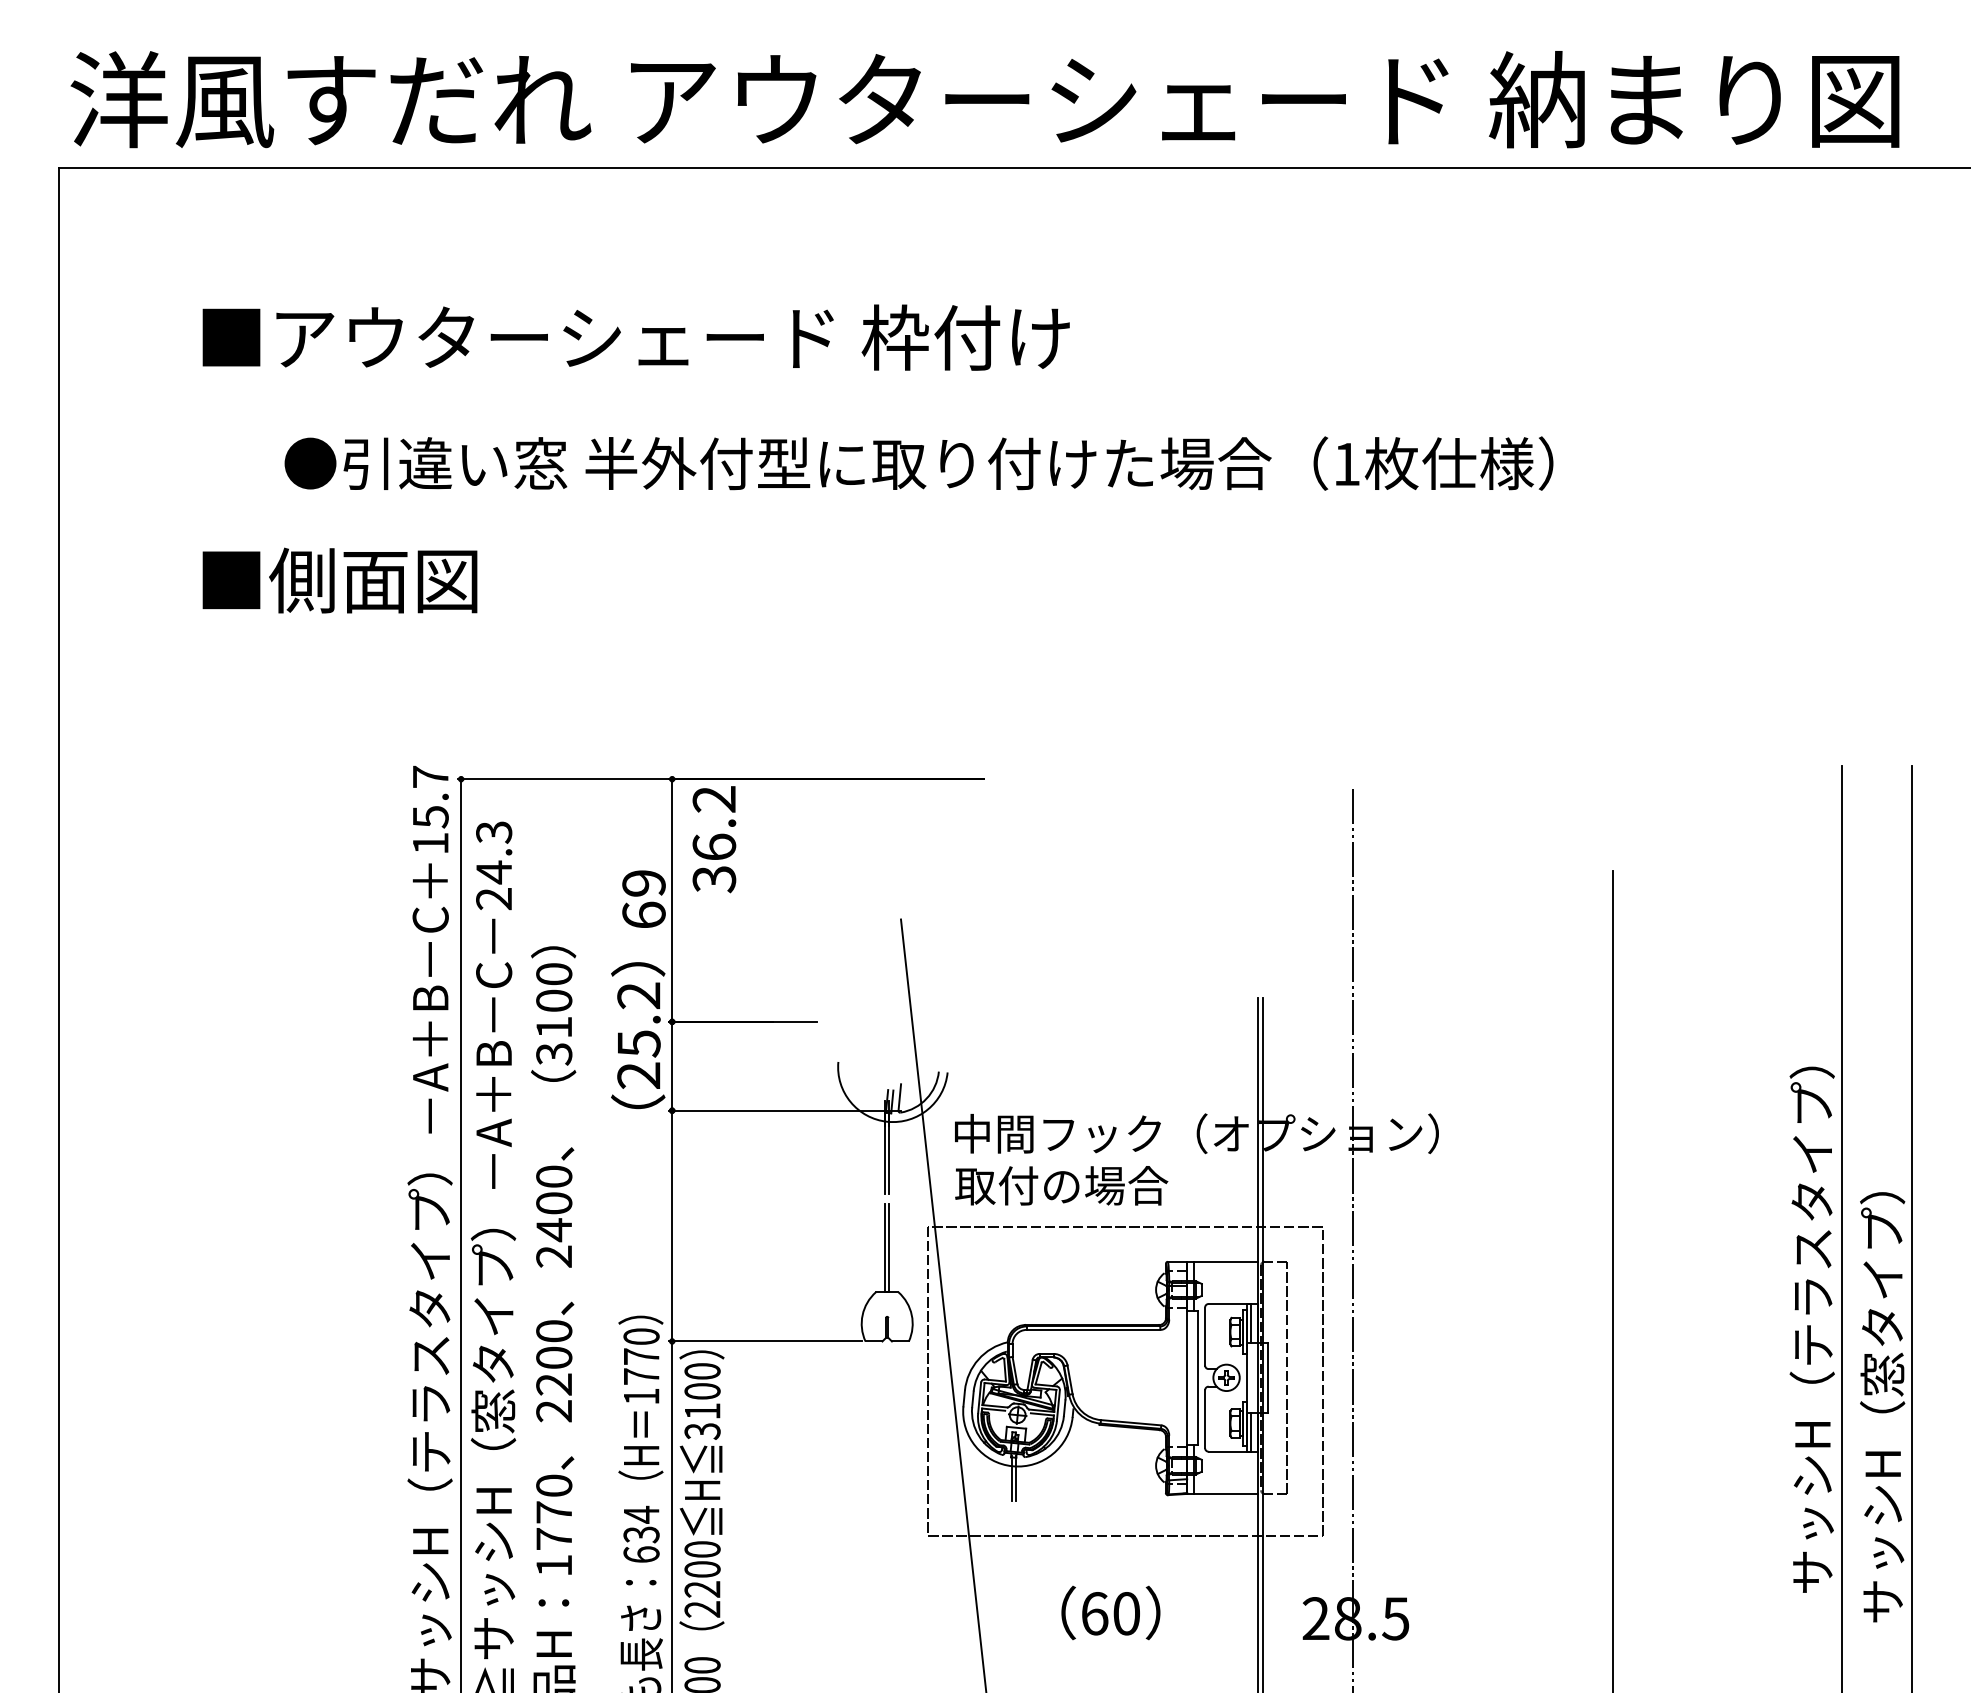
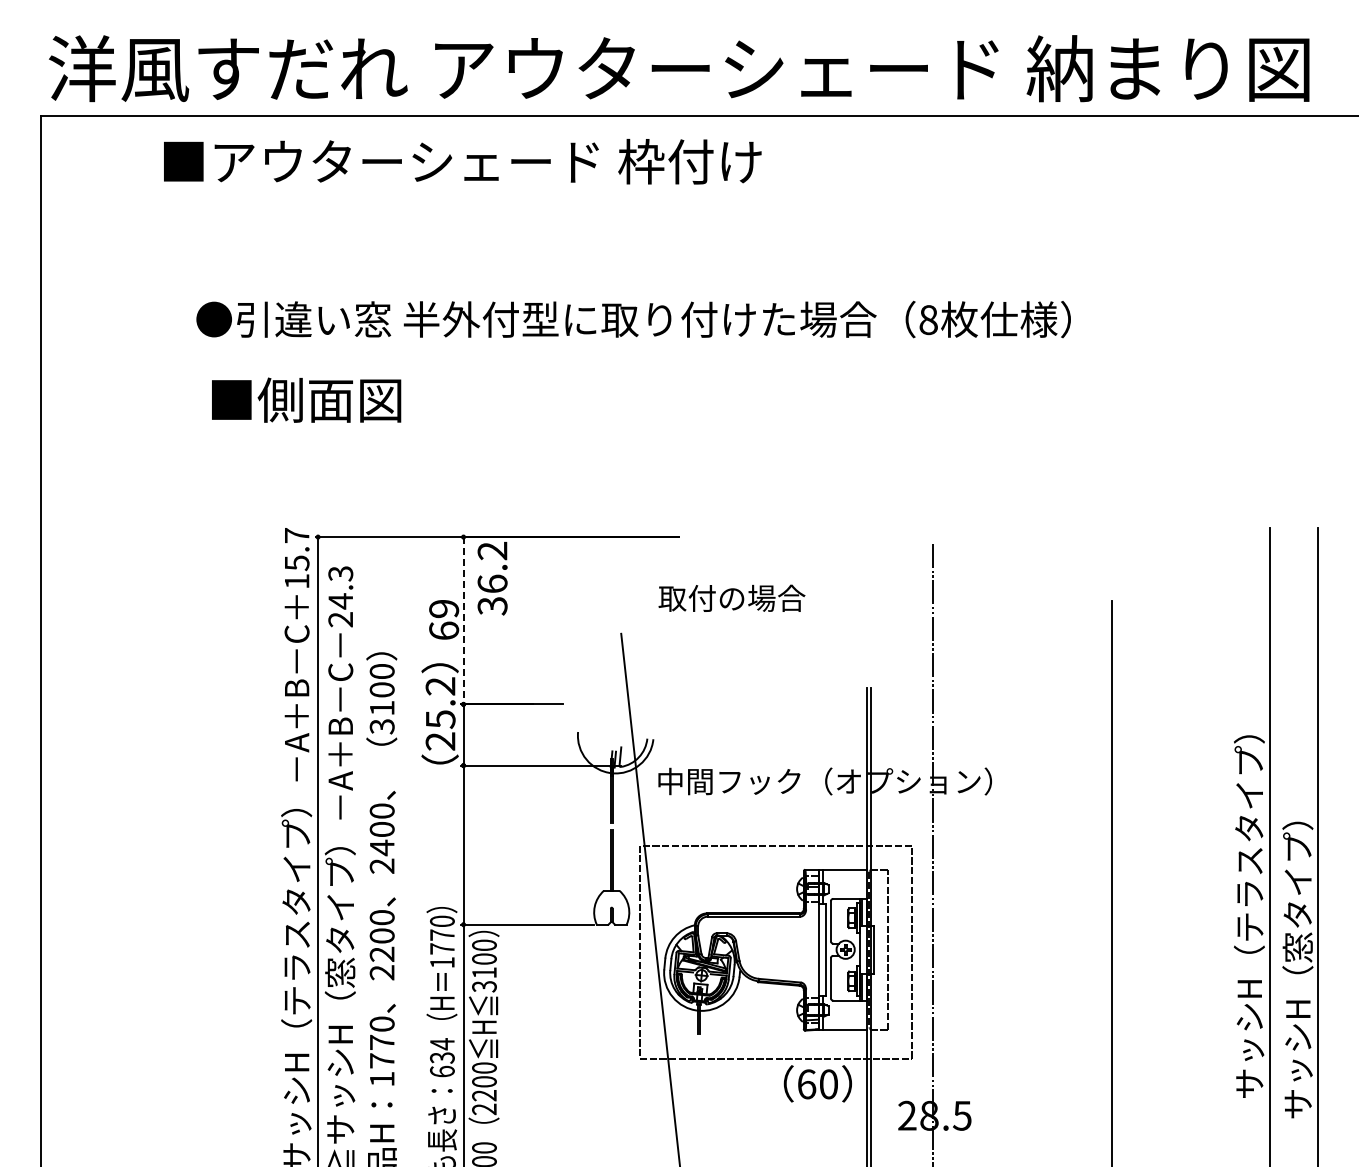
text: (635, 337) -> (462, 161), moved
text: (1346, 464) -> (928, 320), 1 -> 8
text: (339, 579) -> (306, 399), moved
line: (672, 900) -> (463, 620), solid -> dashed
text: (1060, 1184) -> (731, 597), moved
text: (1110, 1612) -> (817, 1083), moved

